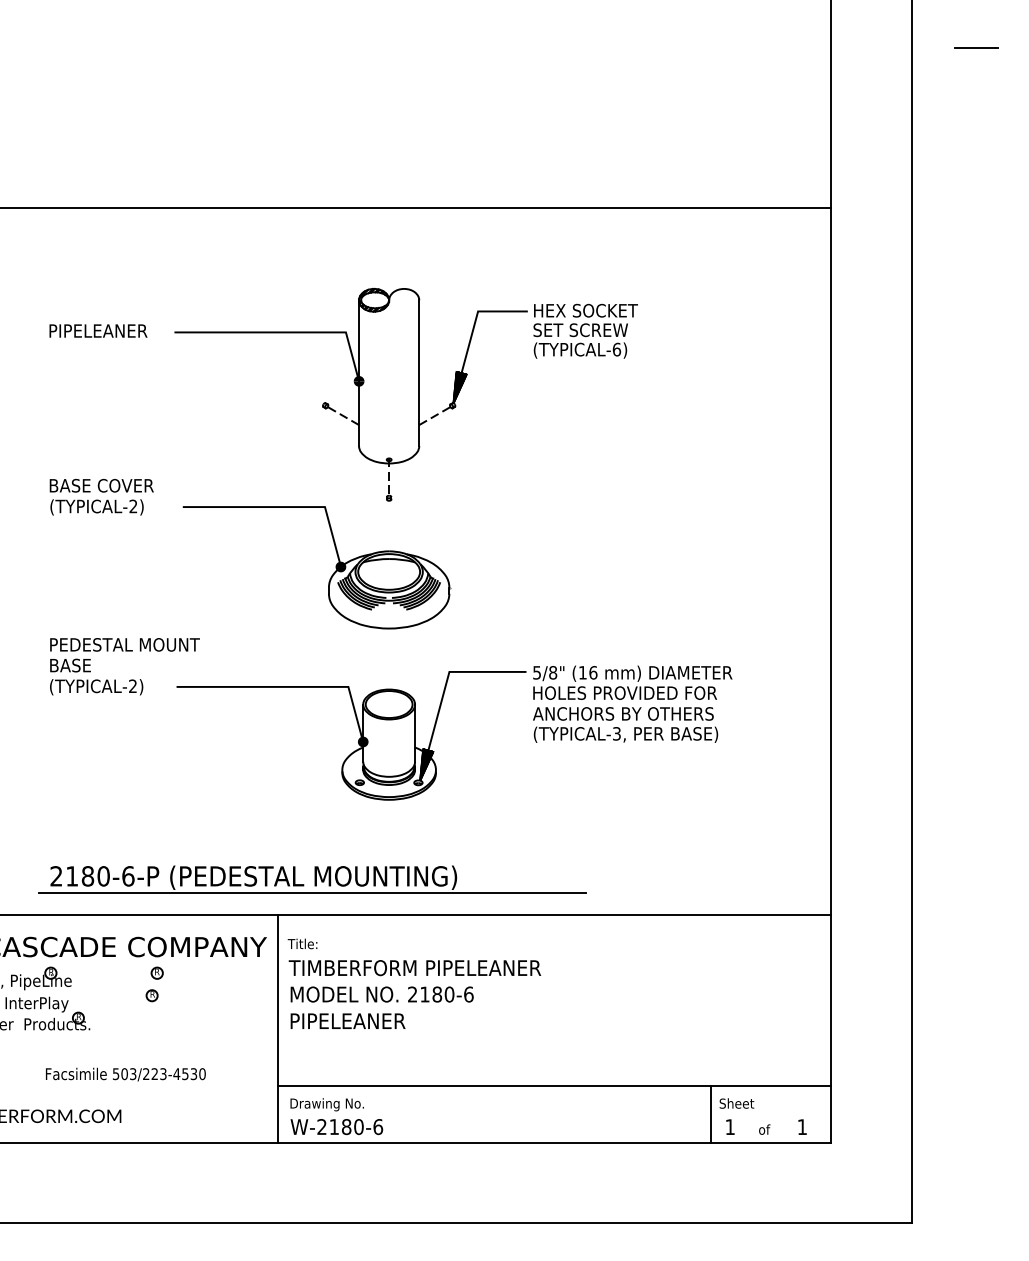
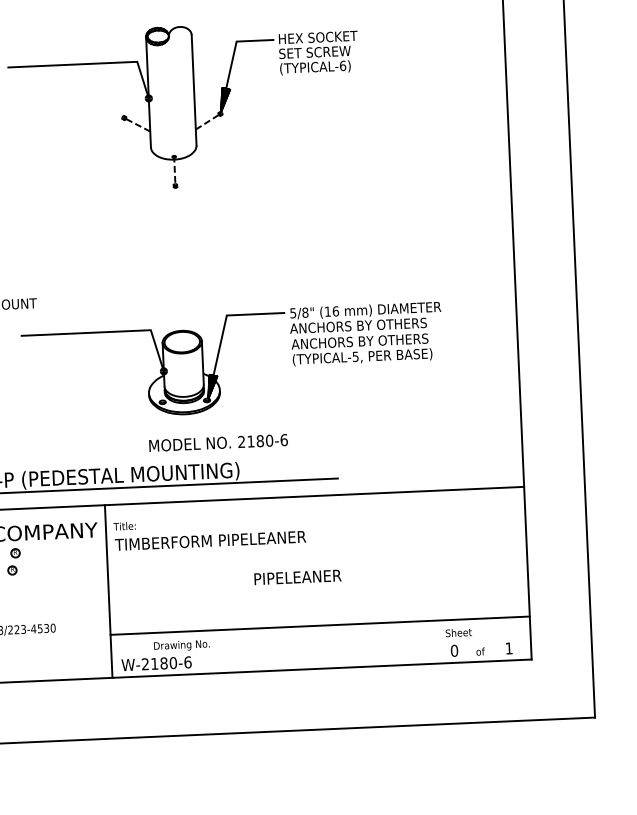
part: (331, 575) -> (134, 246), removed
text: (624, 692) -> (360, 325), HOLES PROVIDED FOR -> ANCHORS BY OTHERS
text: (616, 733) -> (355, 356), (TYPICAL-3, -> (TYPICAL-5,
text: (381, 994) -> (218, 442), moved
text: (347, 1020) -> (297, 576), moved
text: (326, 1104) -> (181, 645), moved
line: (711, 1114) -> (439, 641), removed
text: (730, 1127) -> (454, 651), 1 -> 0

